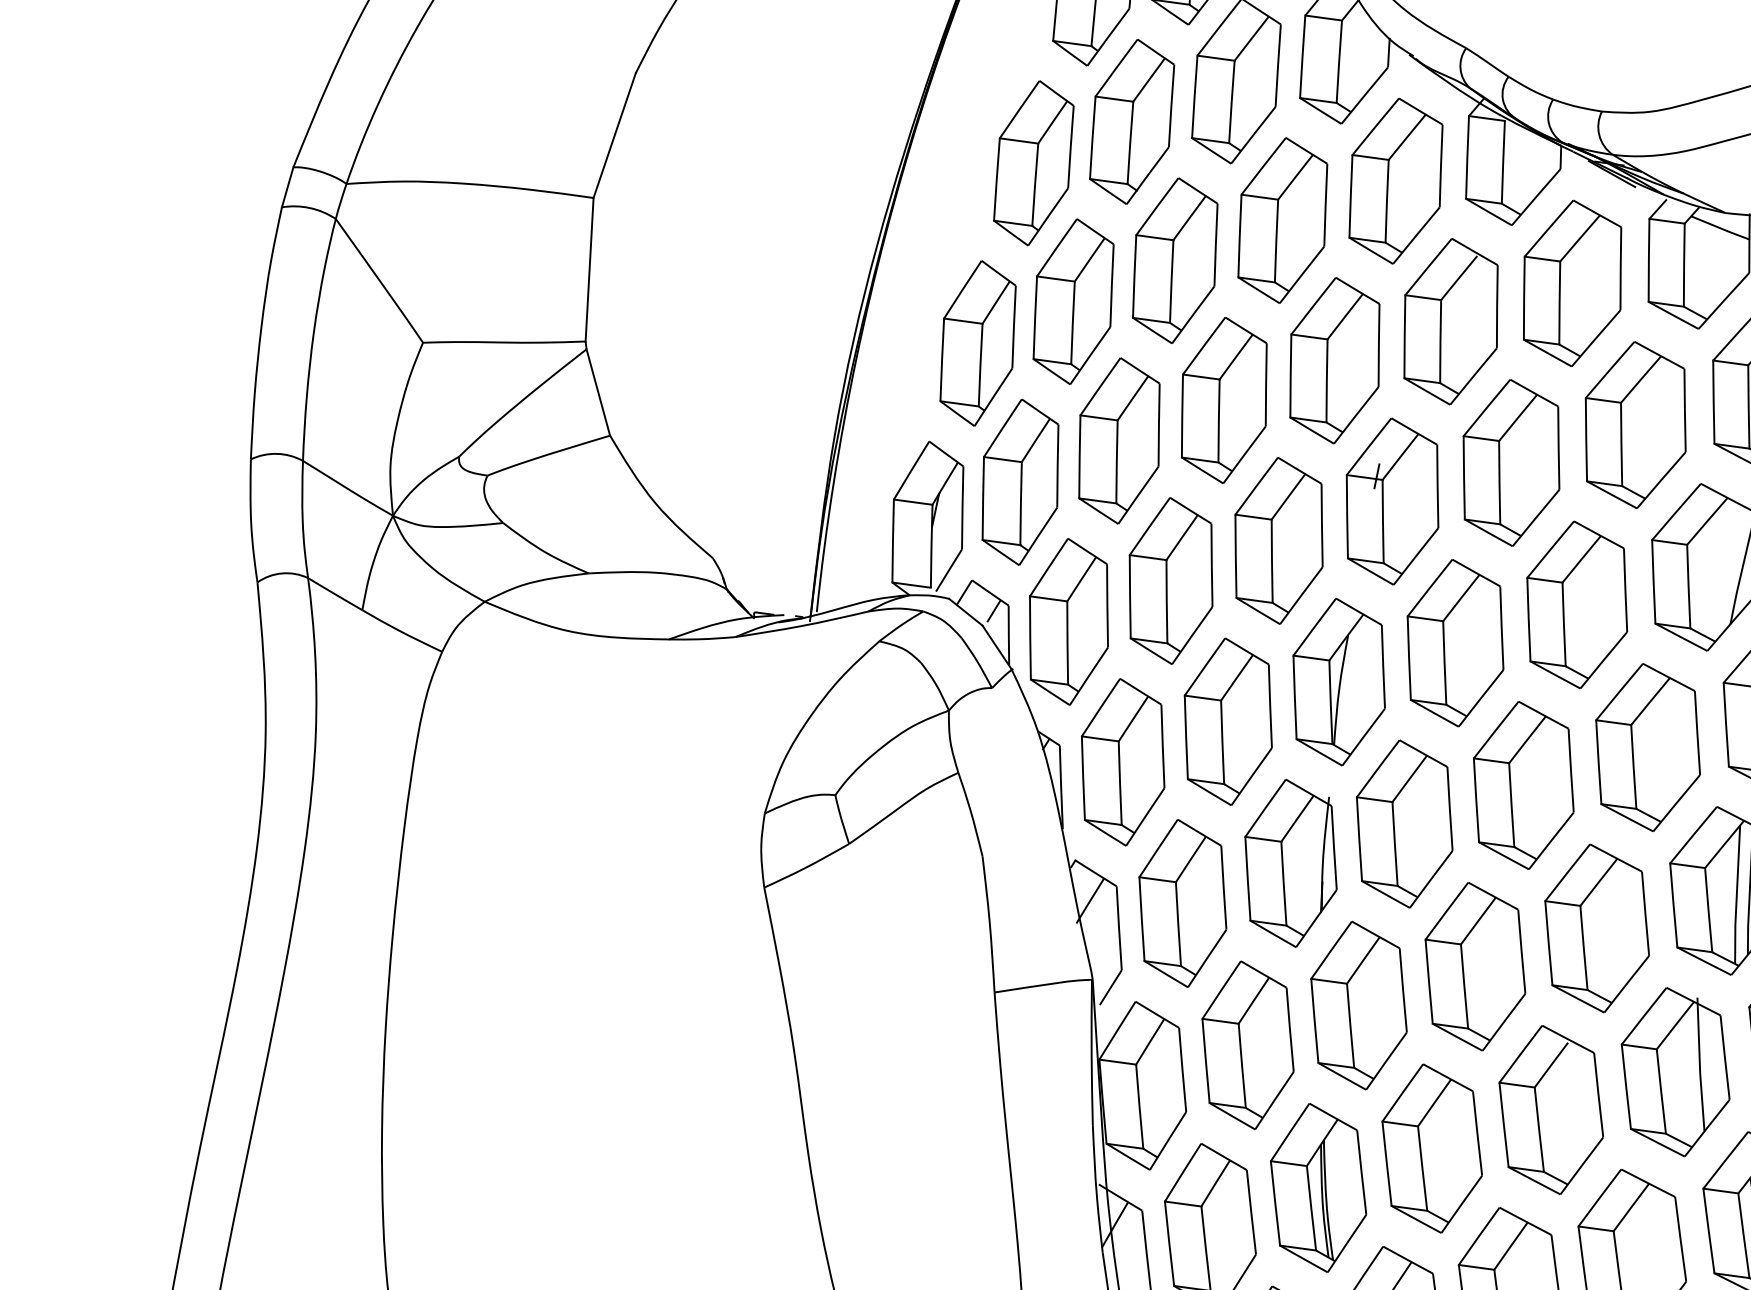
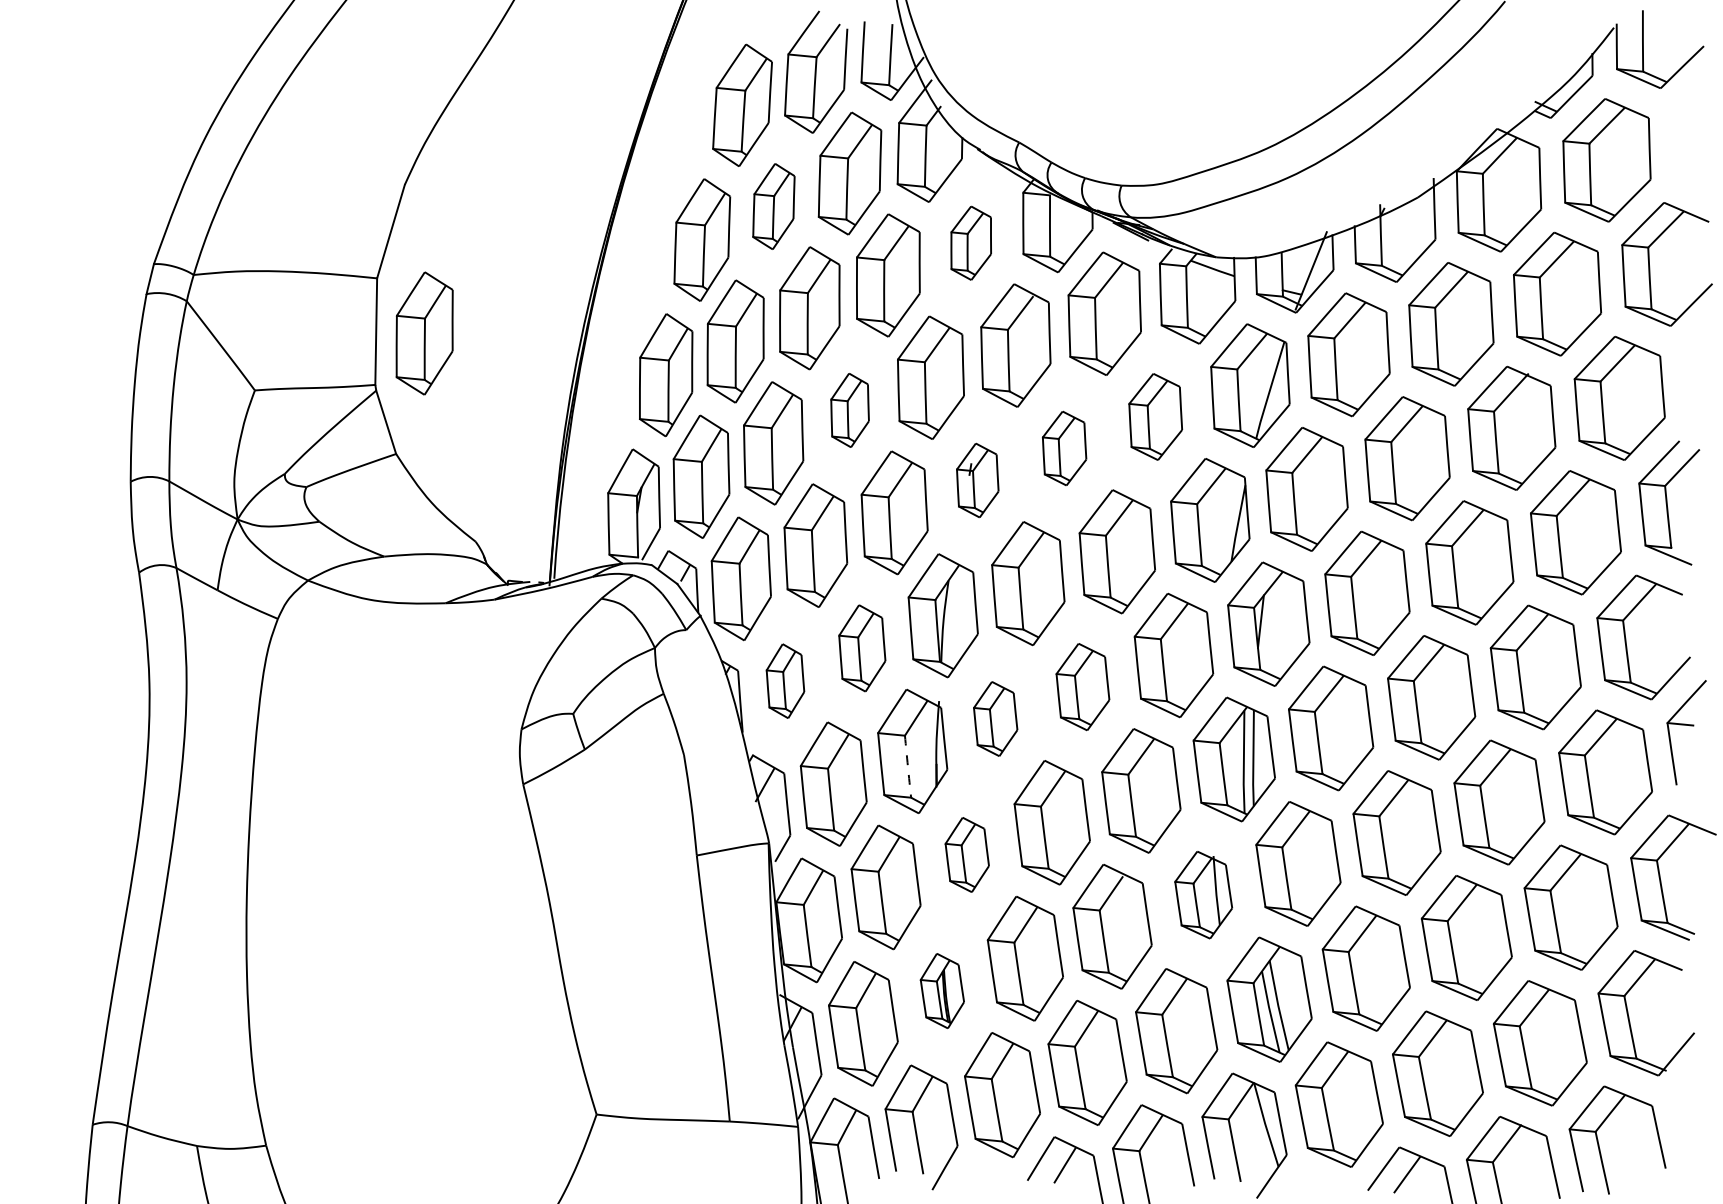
part: (1131, 121) -> (773, 206), size x0.7
part: (1396, 181) -> (971, 243), size x0.6
part: (654, 274) -> (424, 333), added
part: (1223, 400) -> (849, 410), size x0.6
part: (1635, 424) -> (1155, 416), size x0.7
part: (1511, 462) -> (1064, 448), size x0.6
part: (1392, 501) -> (977, 480), size x0.6
part: (1228, 722) -> (862, 648), size x0.7
part: (1123, 761) -> (785, 680), size x0.6
part: (1523, 784) -> (1082, 686), size x0.7
part: (1404, 823) -> (995, 718), size x0.6
arc: (1283, 883) -> (907, 766), solid -> dashed
part: (1359, 1005) -> (967, 854), size x0.6
part: (1675, 1071) -> (1203, 894), size x0.7
part: (1318, 1187) -> (942, 990), size x0.6

